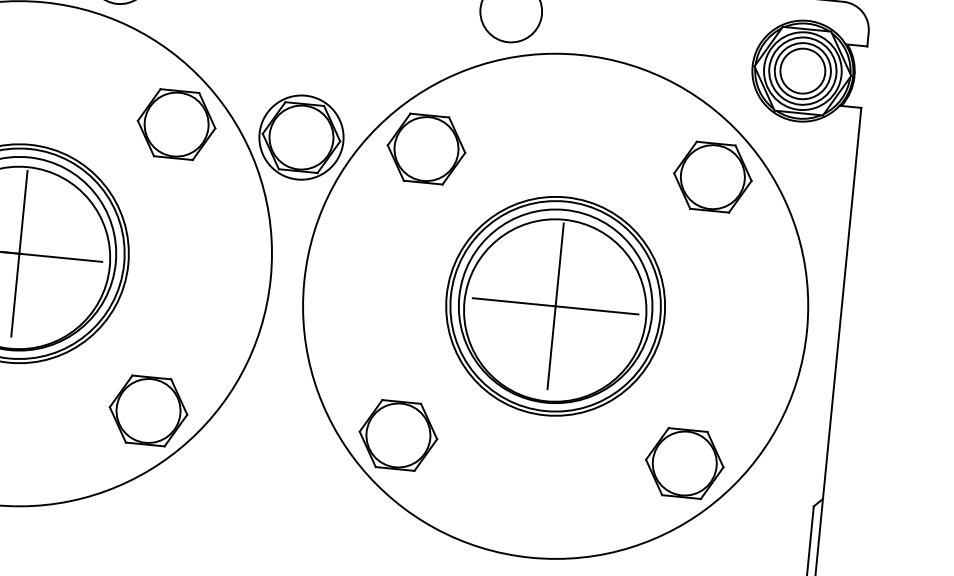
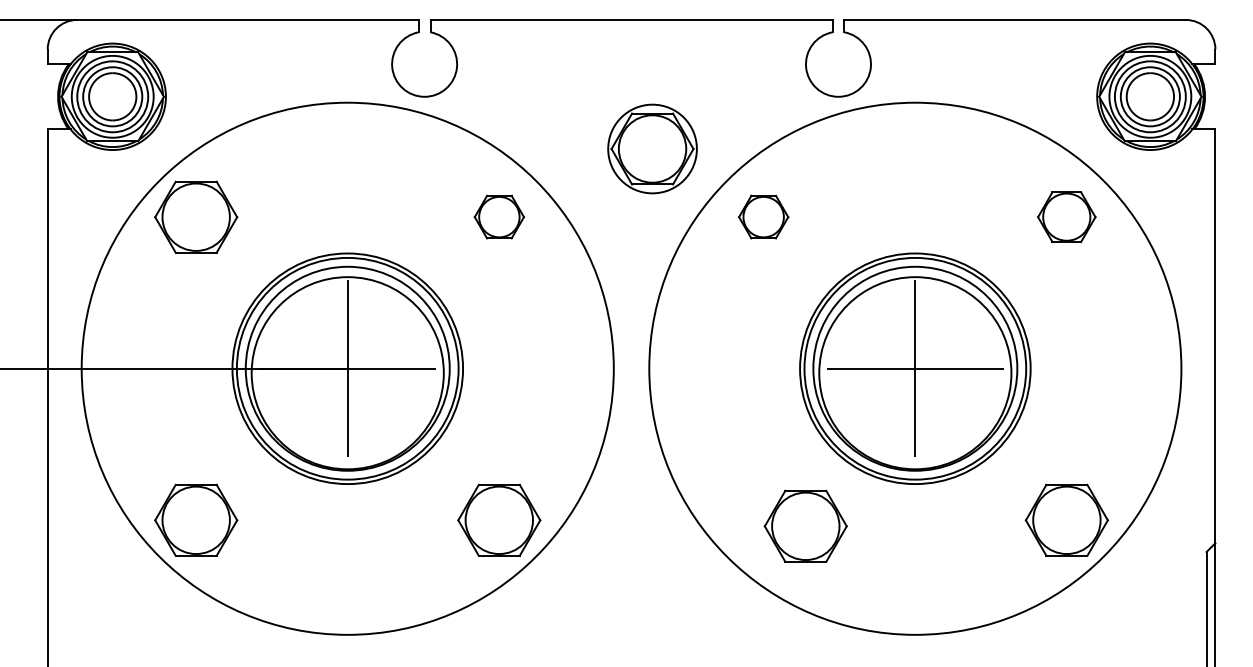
part: (176, 123) -> (499, 216), size x0.6
part: (301, 137) -> (652, 148), moved
part: (426, 148) -> (763, 216), size x0.6
part: (712, 176) -> (1066, 216), size x0.7
part: (398, 434) -> (805, 525), moved

